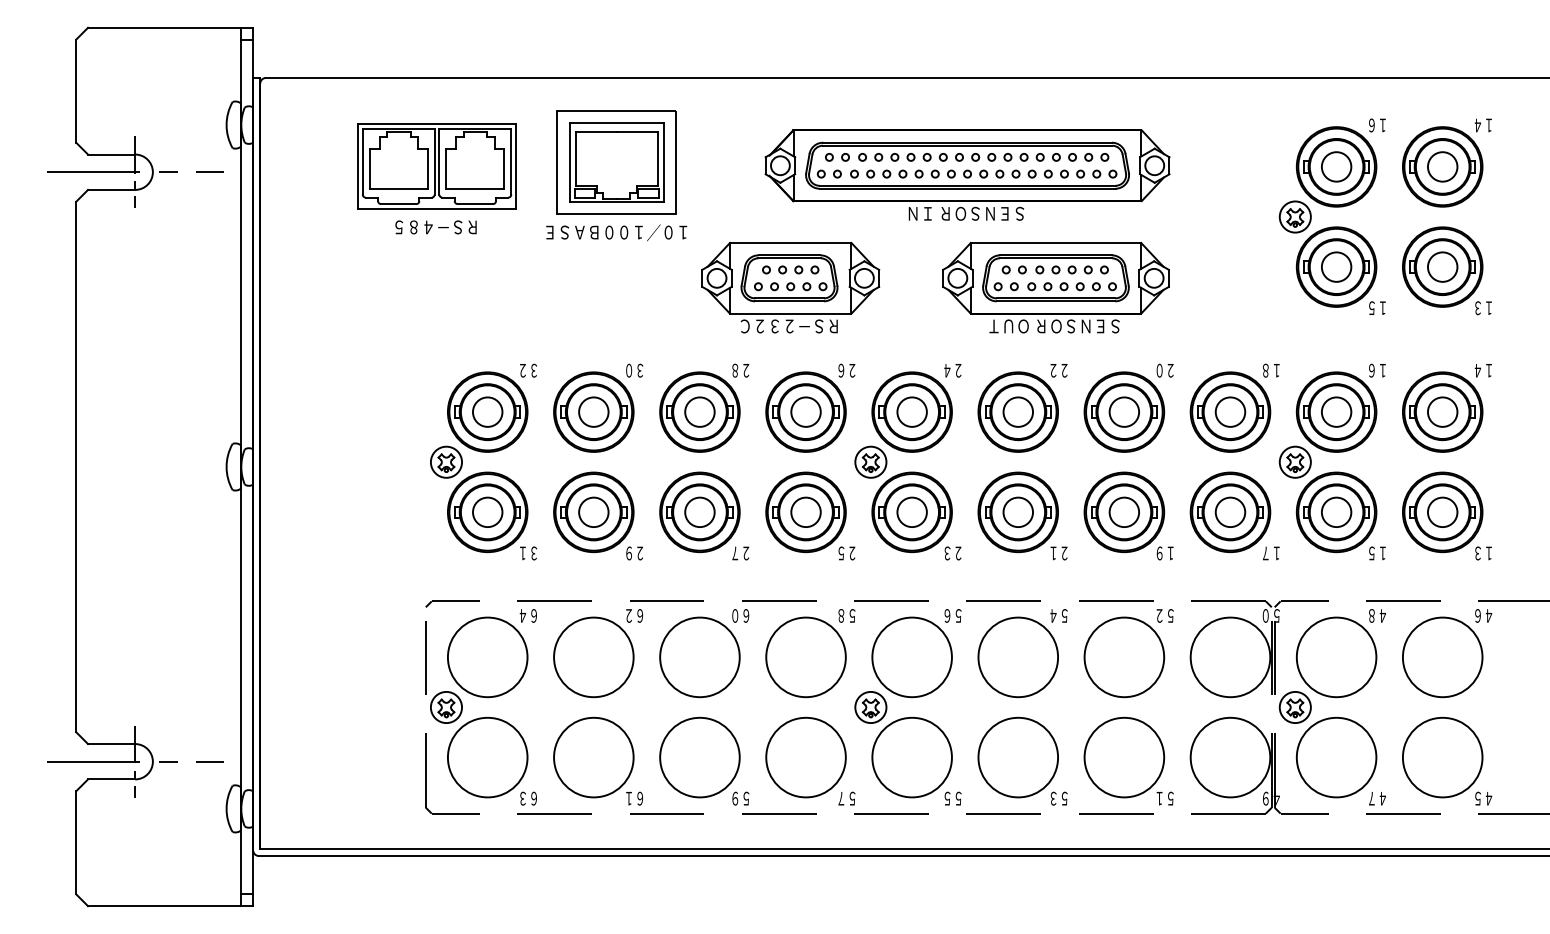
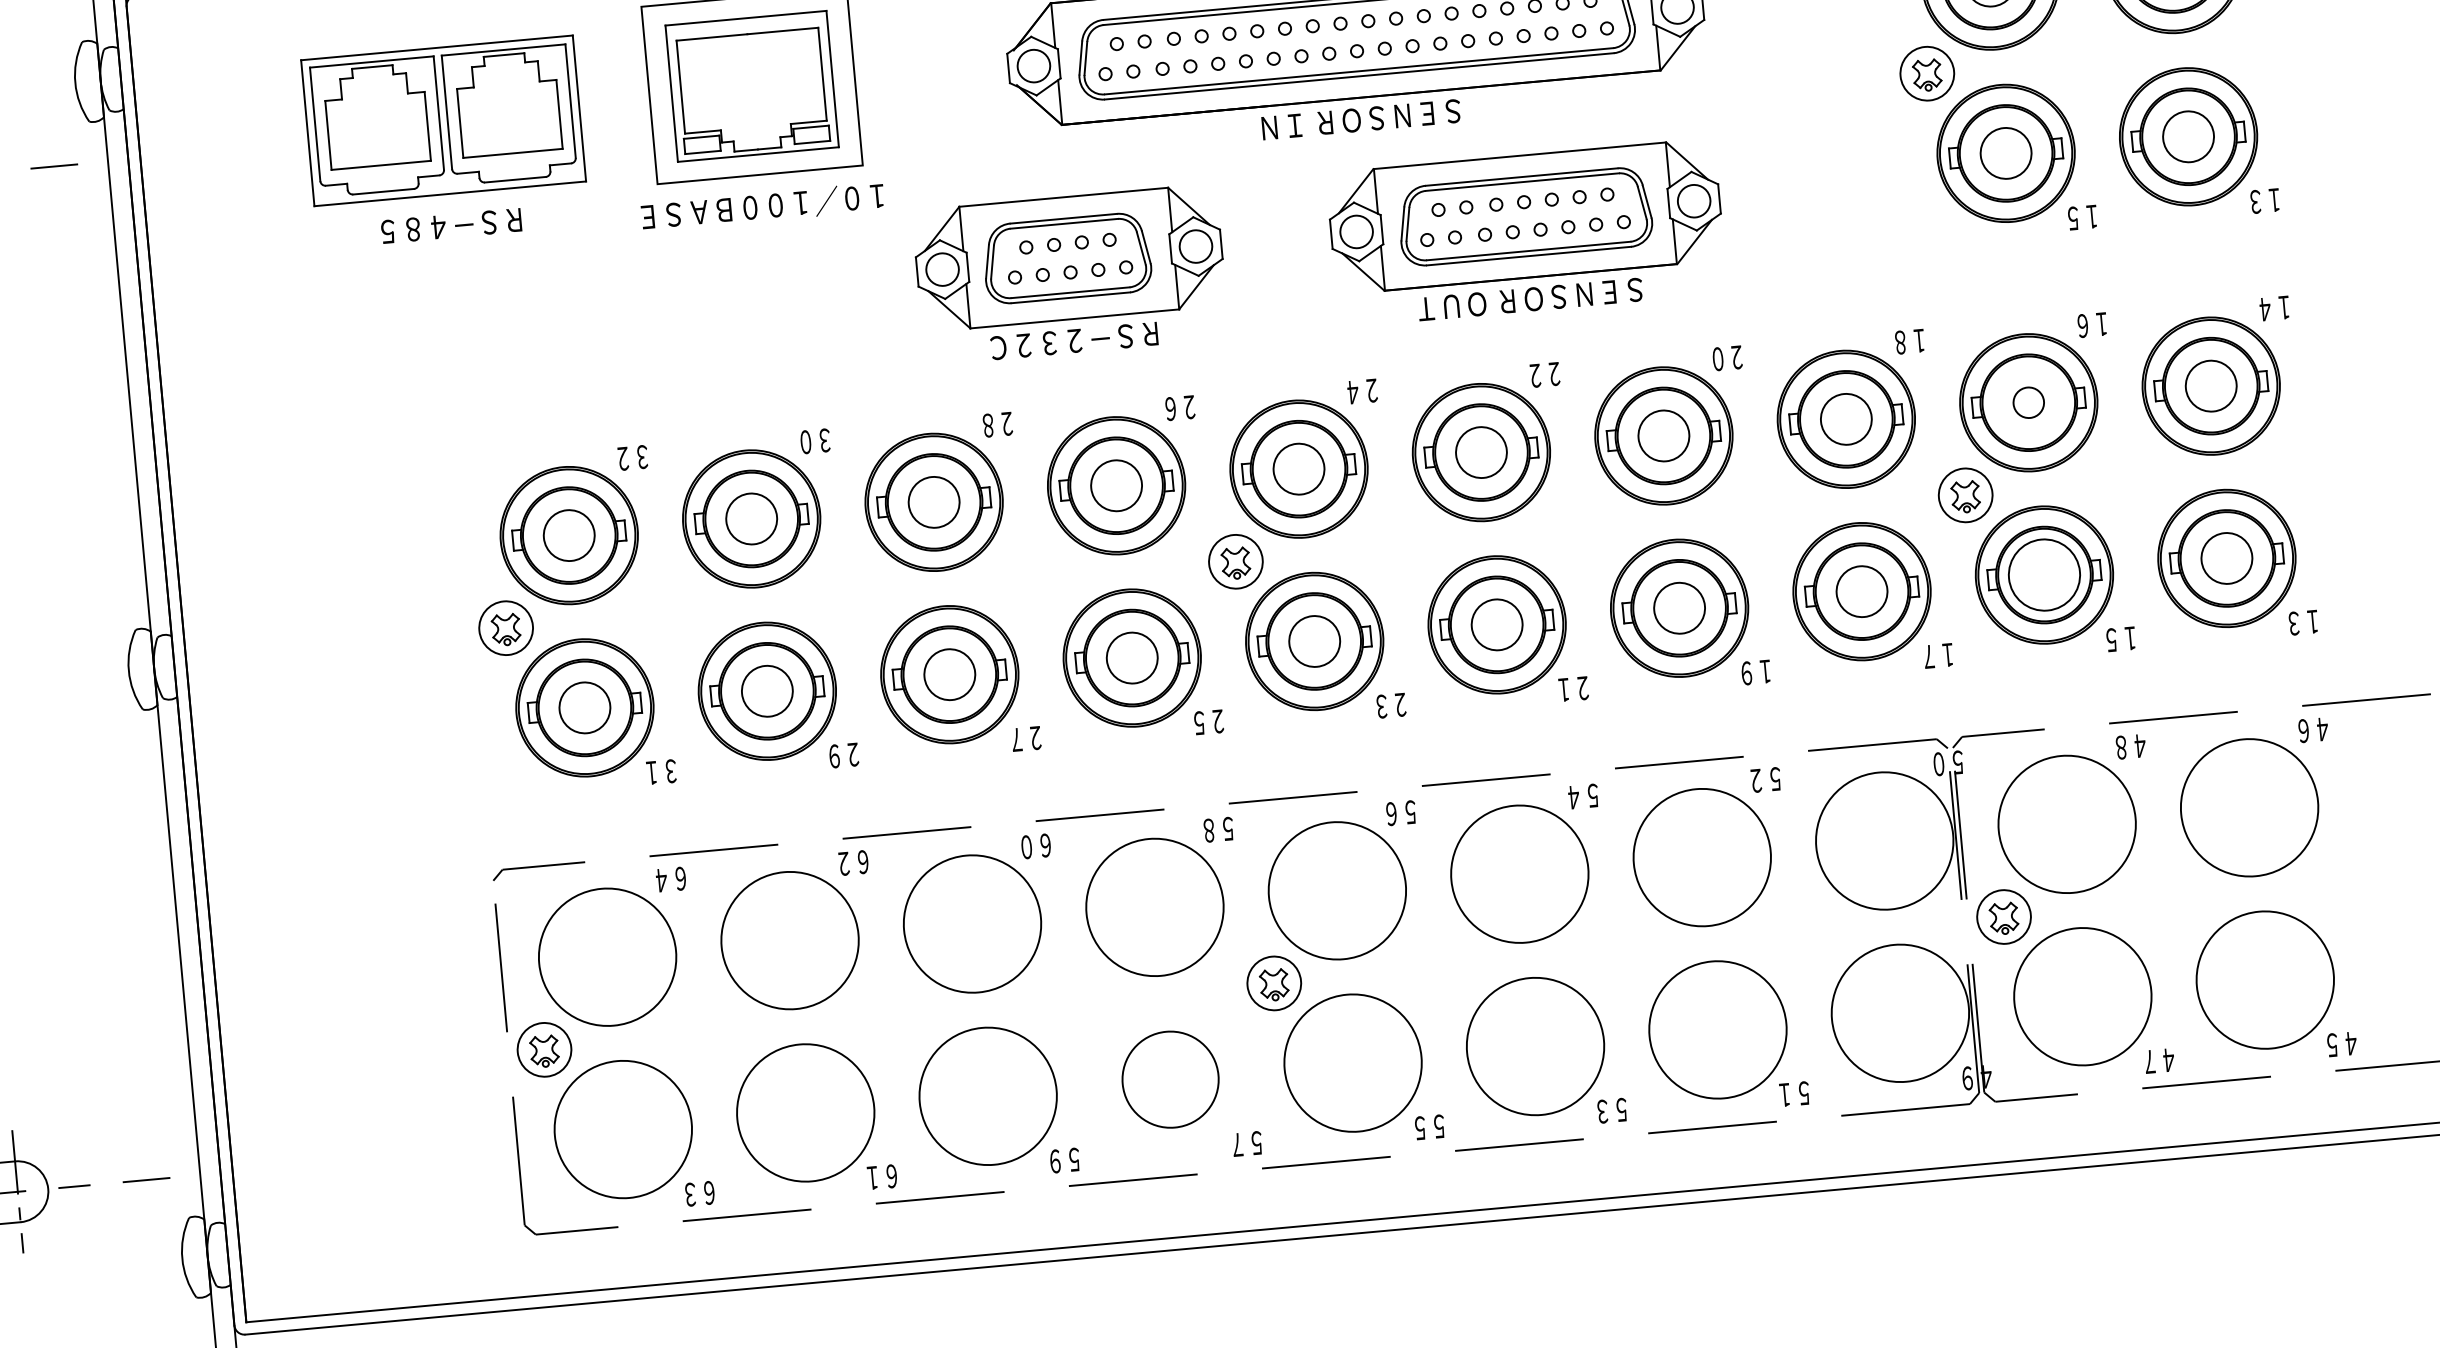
circle: (1336, 411) -> (2028, 401), size x0.6
circle: (1336, 512) -> (2044, 575), size x1.4
circle: (805, 757) -> (1169, 1079), size x0.7

